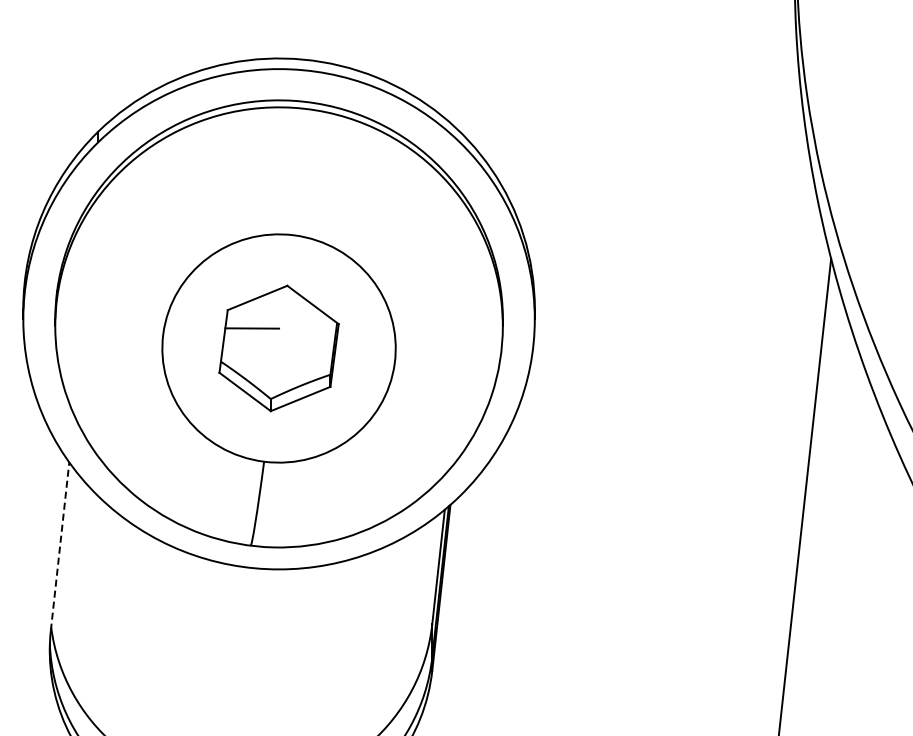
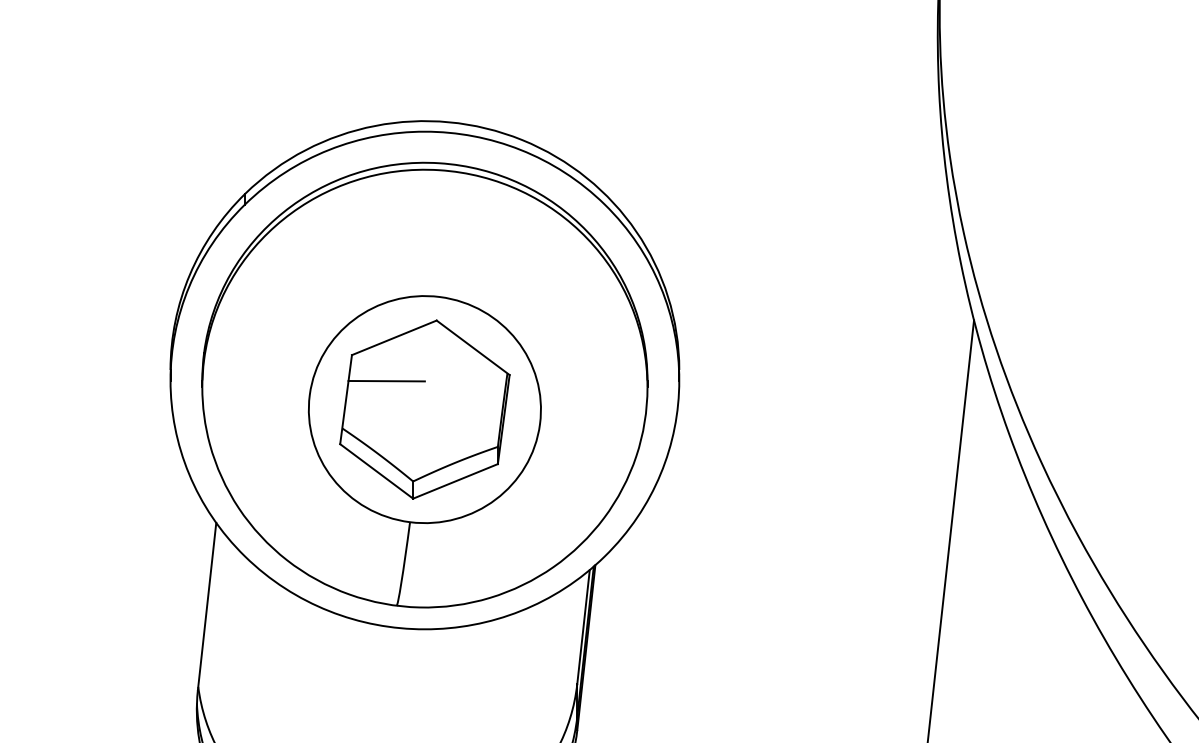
part: (278, 348) -> (424, 409), size x1.43
line: (60, 546) -> (207, 606), dashed -> solid

